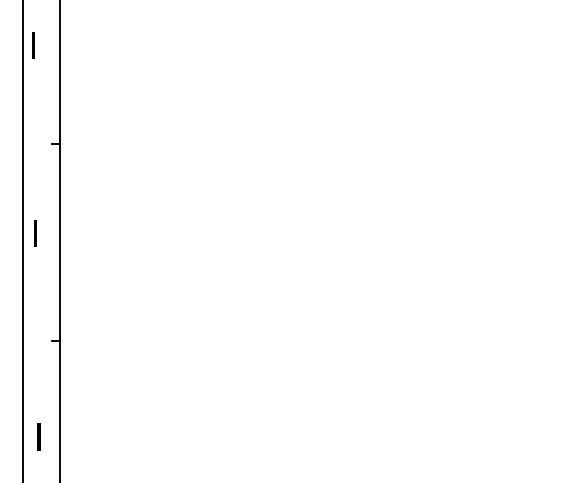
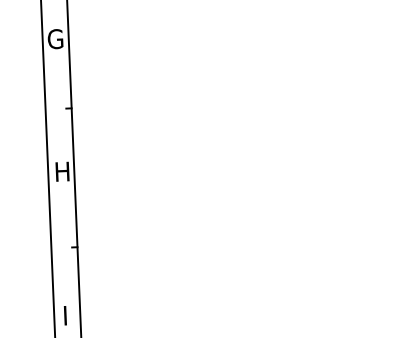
text: (41, 45) -> (55, 39), I -> G
text: (44, 233) -> (63, 171), I -> H

